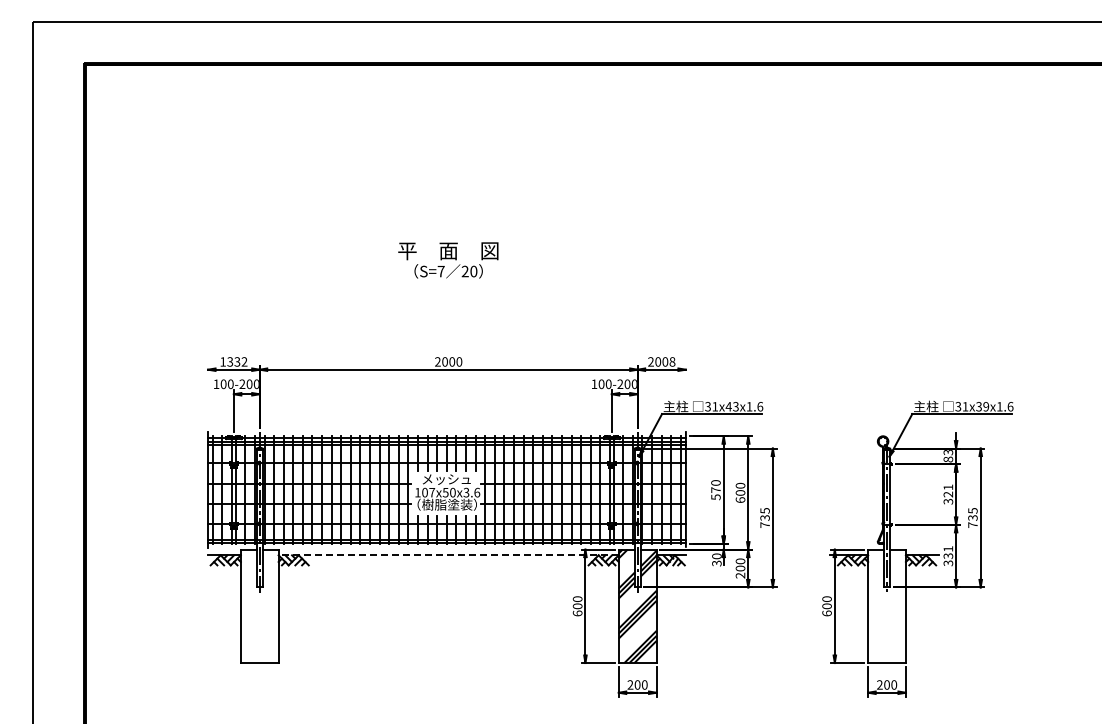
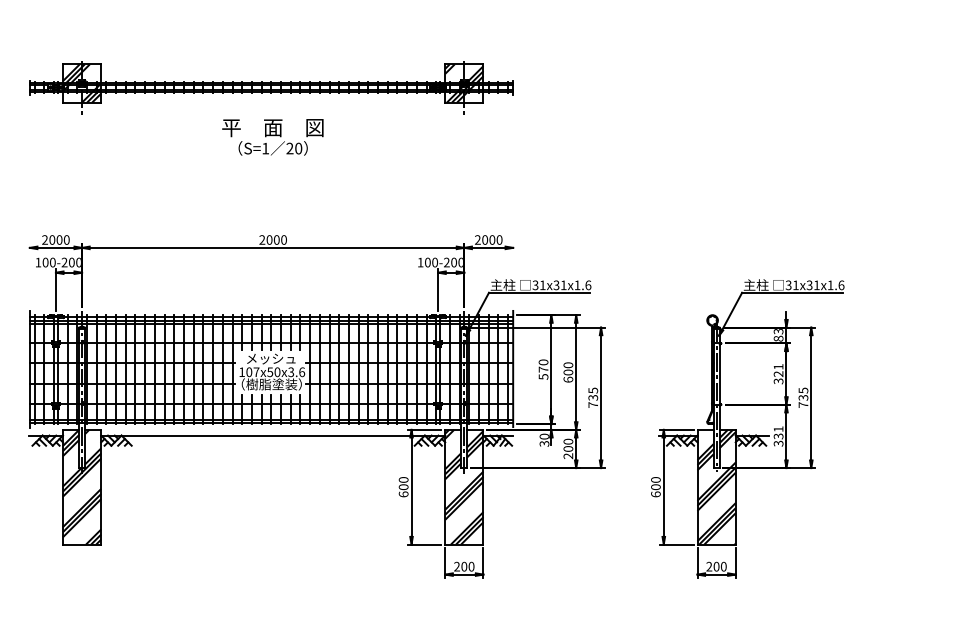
part: (446, 210) -> (271, 86), added
text: (440, 271) -> (264, 148), S=7 -> S=1
text: (233, 361) -> (55, 239), 1332 -> 2000
text: (672, 362) -> (499, 240), 2008 -> 2000
text: (731, 406) -> (559, 285), 31x43x1.6 -> 31x31x1.6
text: (986, 406) -> (817, 285), 31x39x1.6 -> 31x31x1.6
line: (448, 555) -> (273, 435), dashed -> solid
hatch: (259, 606) -> (81, 487), added
hatch: (886, 606) -> (716, 487), added

